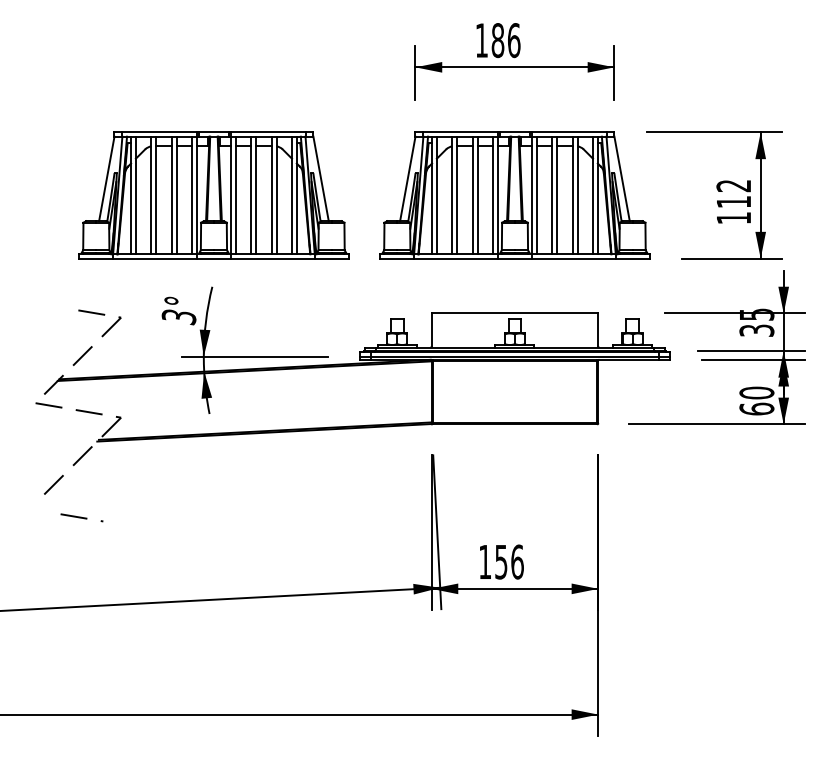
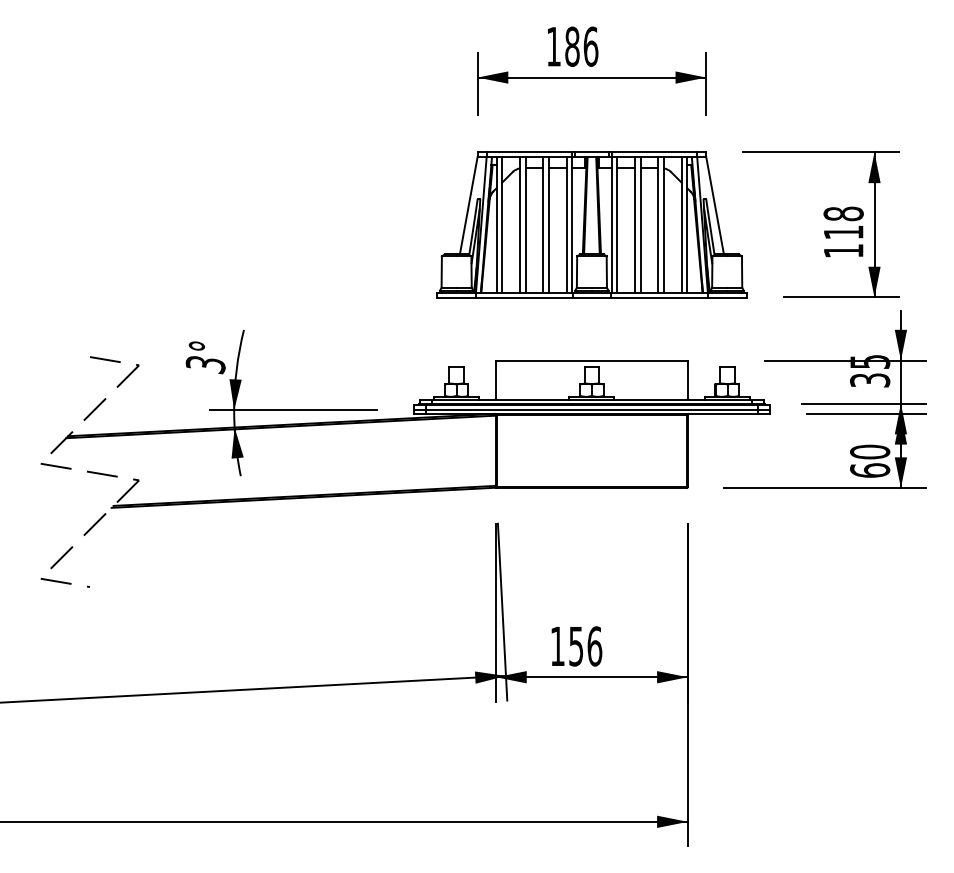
text: (733, 185) -> (843, 213), 112 -> 118
part: (213, 195) -> (245, 224), removed
line: (81, 517) -> (64, 582), moved

